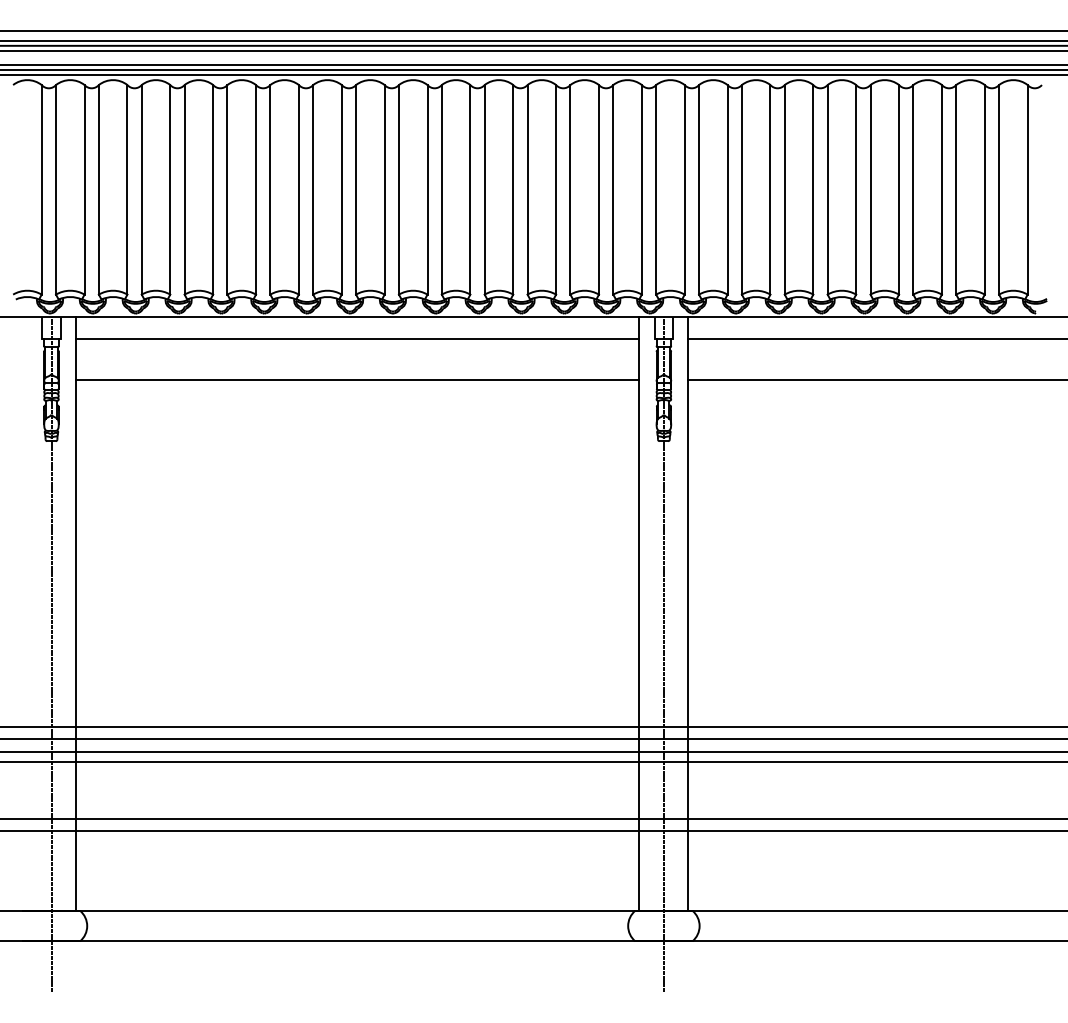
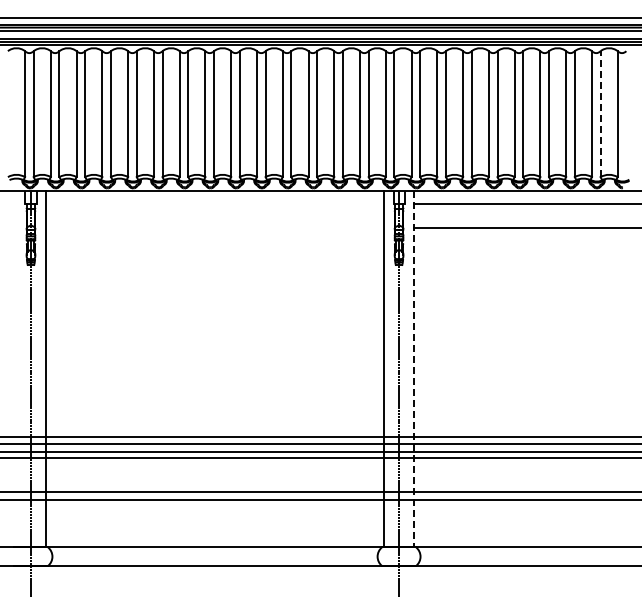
line: (999, 190) -> (600, 114), solid -> dashed
line: (356, 338) -> (214, 203), removed
line: (356, 380) -> (214, 228), removed
line: (687, 614) -> (413, 369), solid -> dashed

